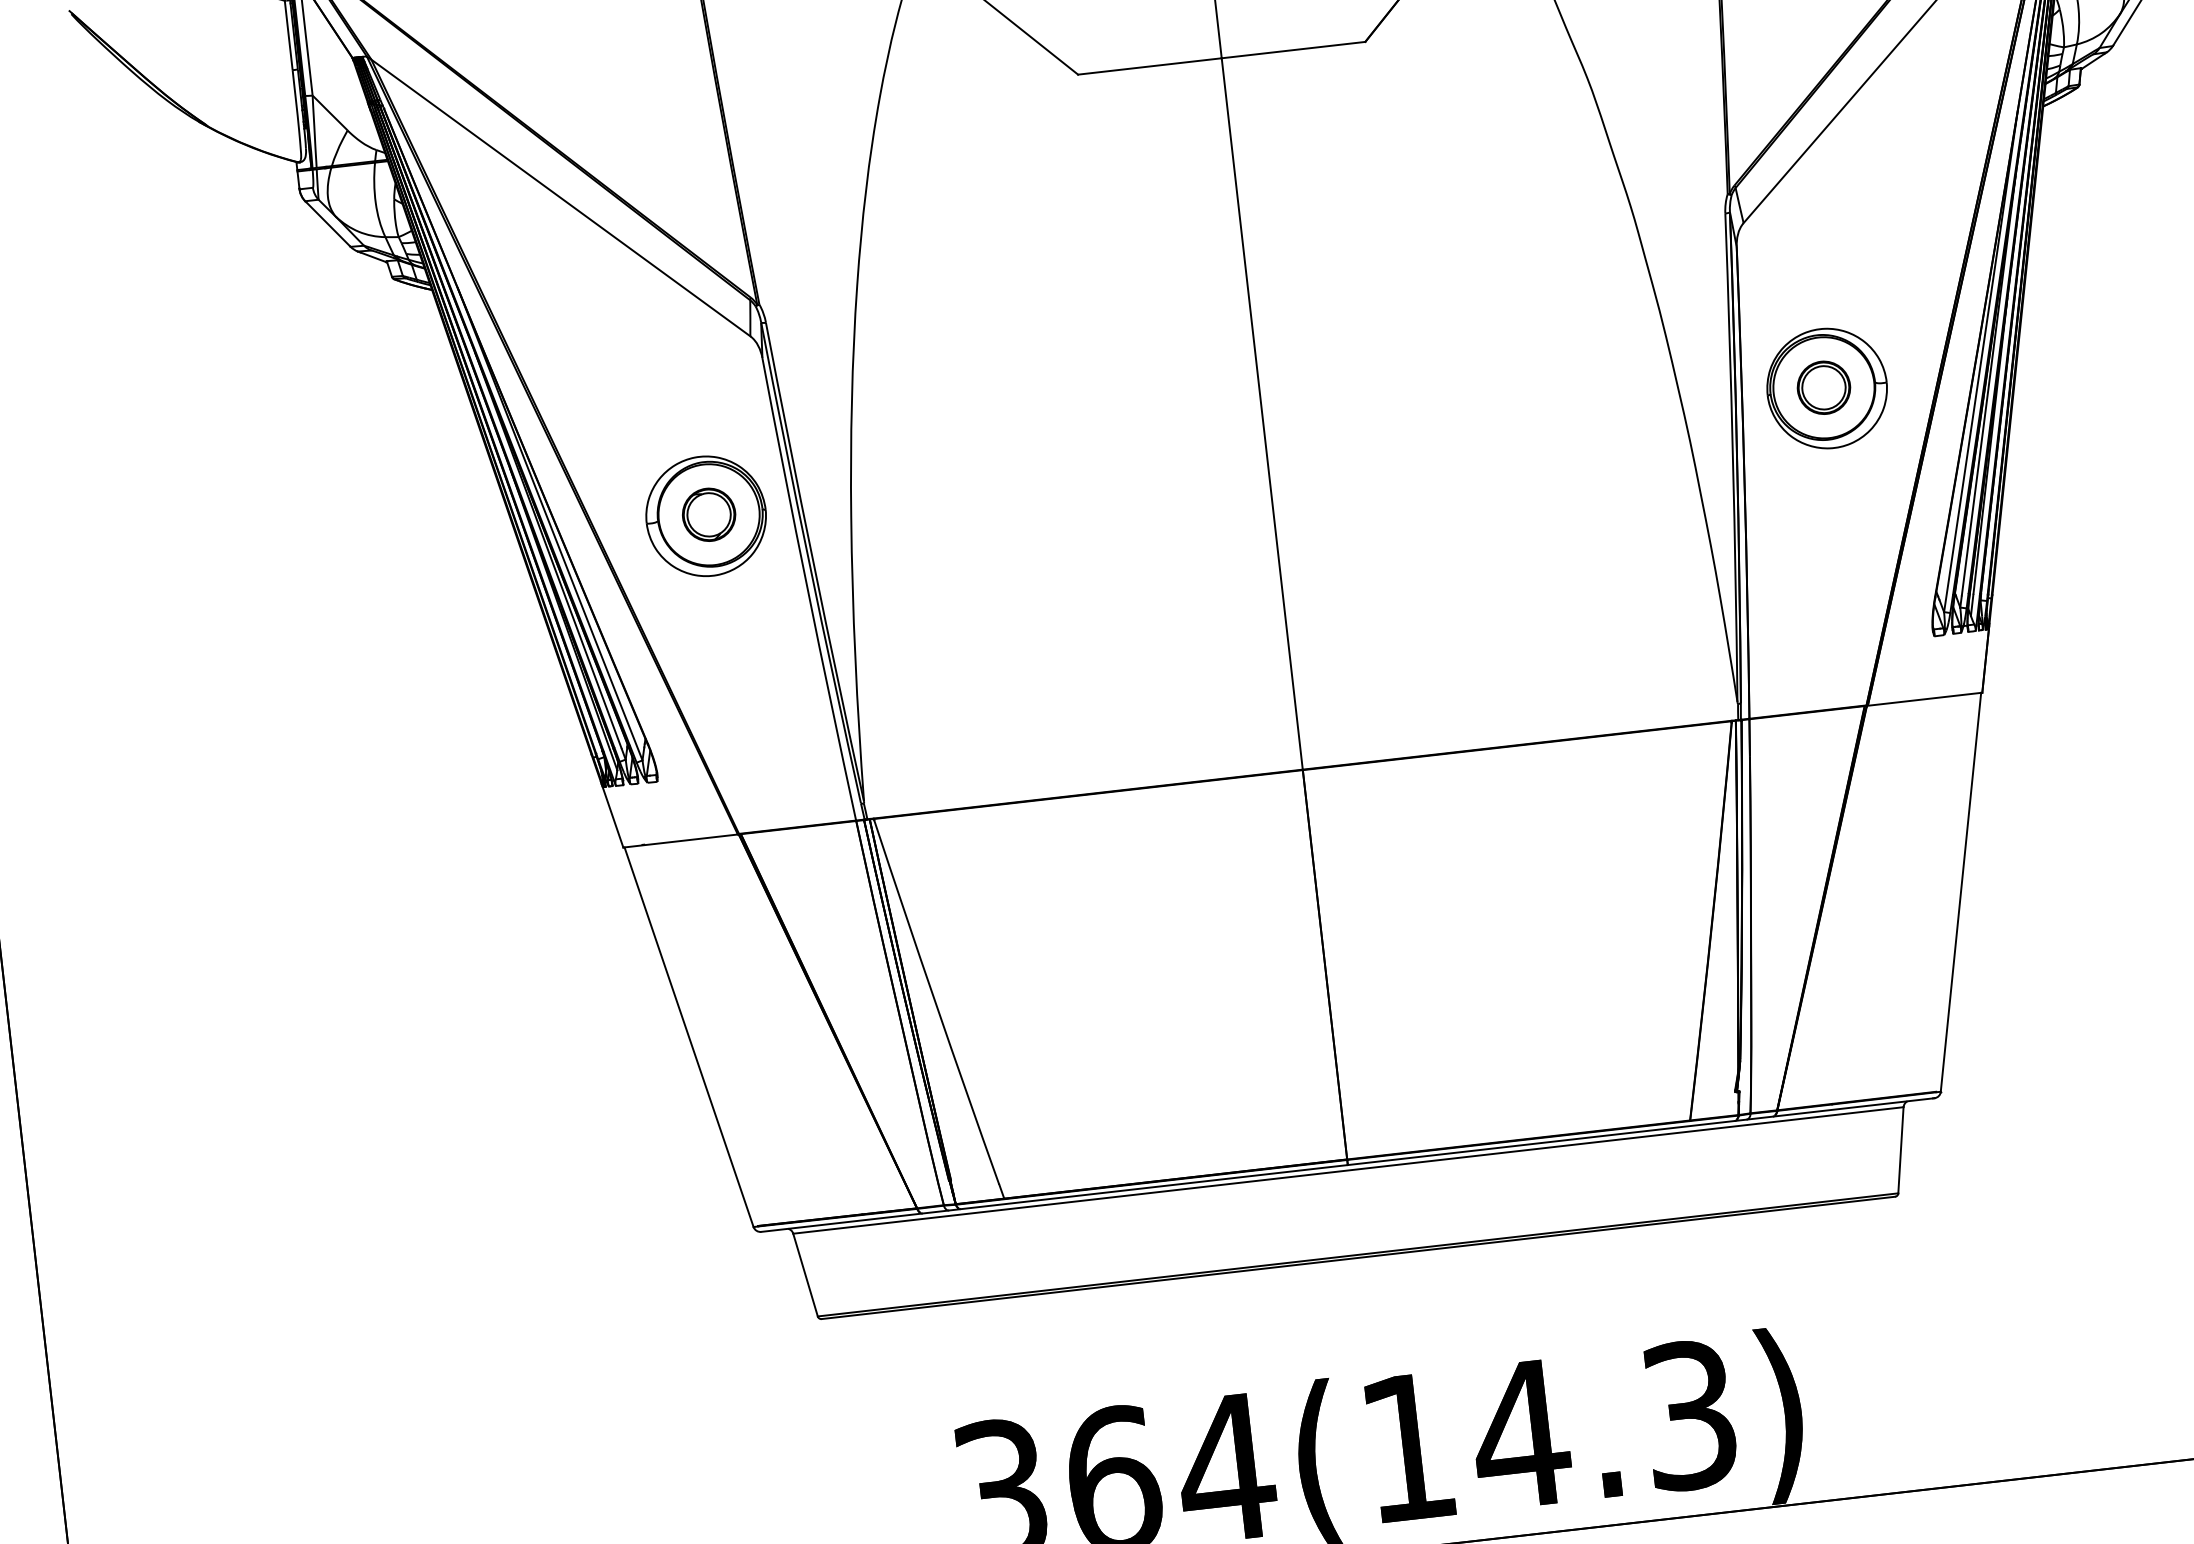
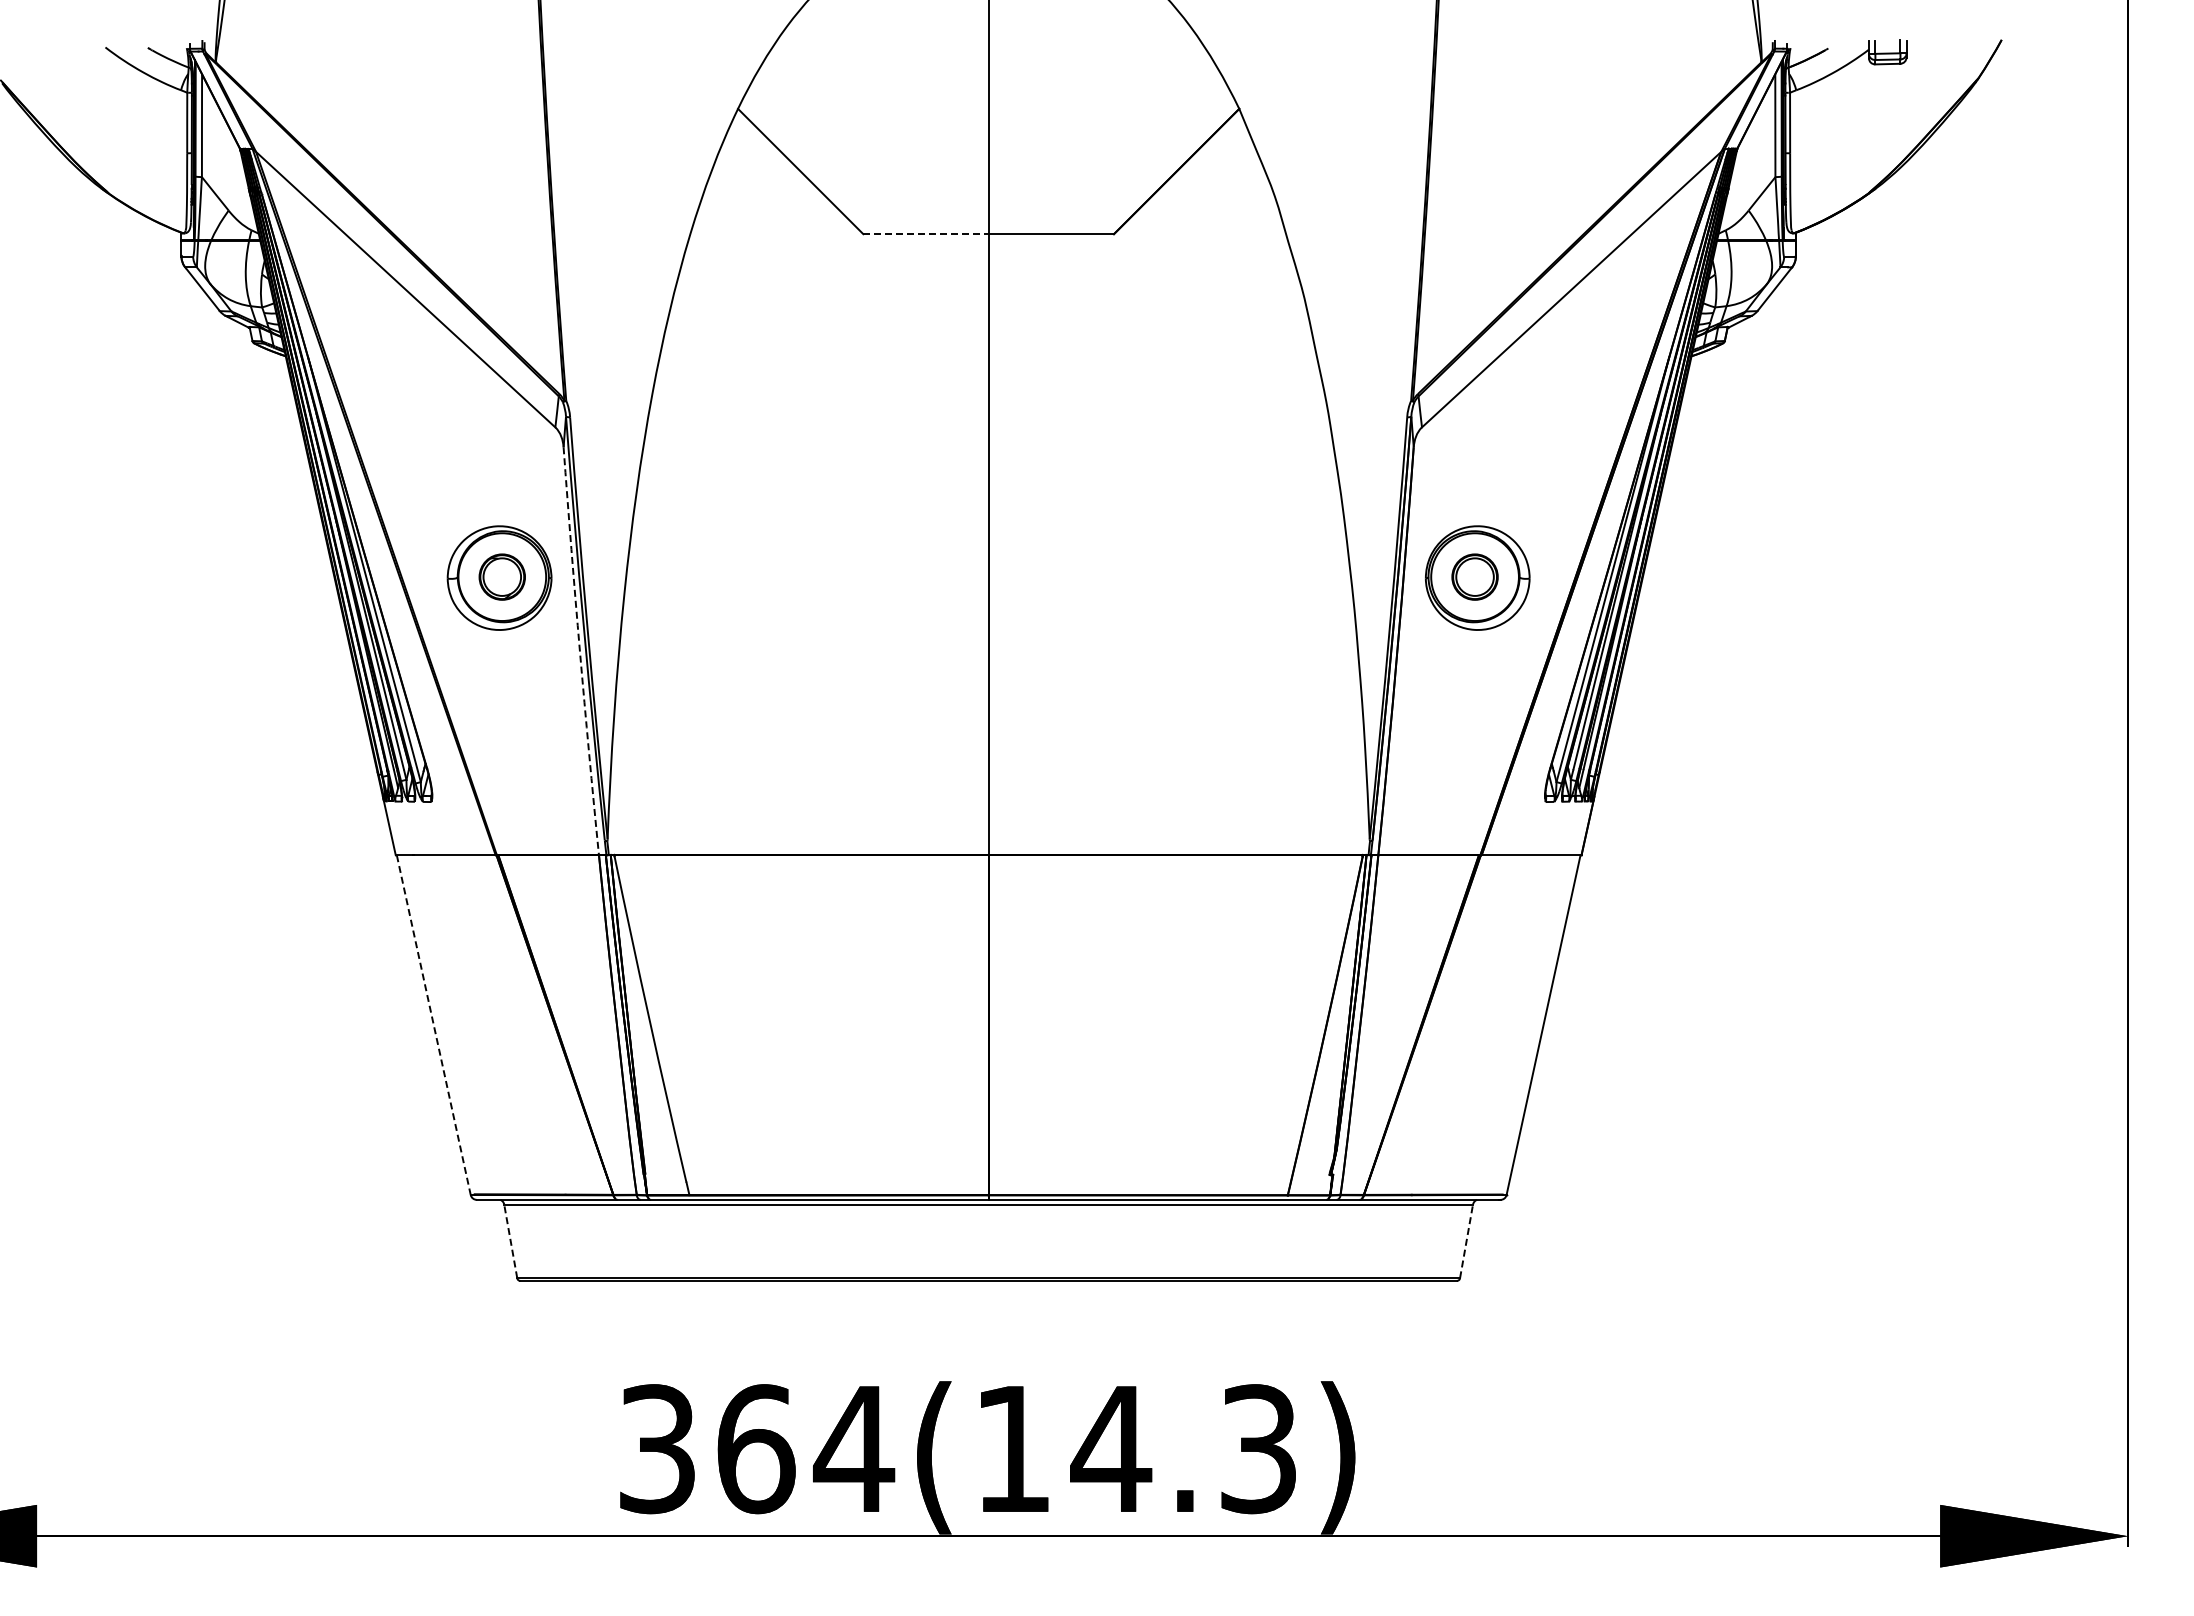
line: (1150, 66) -> (926, 234), solid -> dashed
arc: (807, 589) -> (579, 651), solid -> dashed
line: (688, 1037) -> (433, 1025), solid -> dashed
line: (1900, 1149) -> (1466, 1240), solid -> dashed
line: (805, 1274) -> (510, 1240), solid -> dashed

